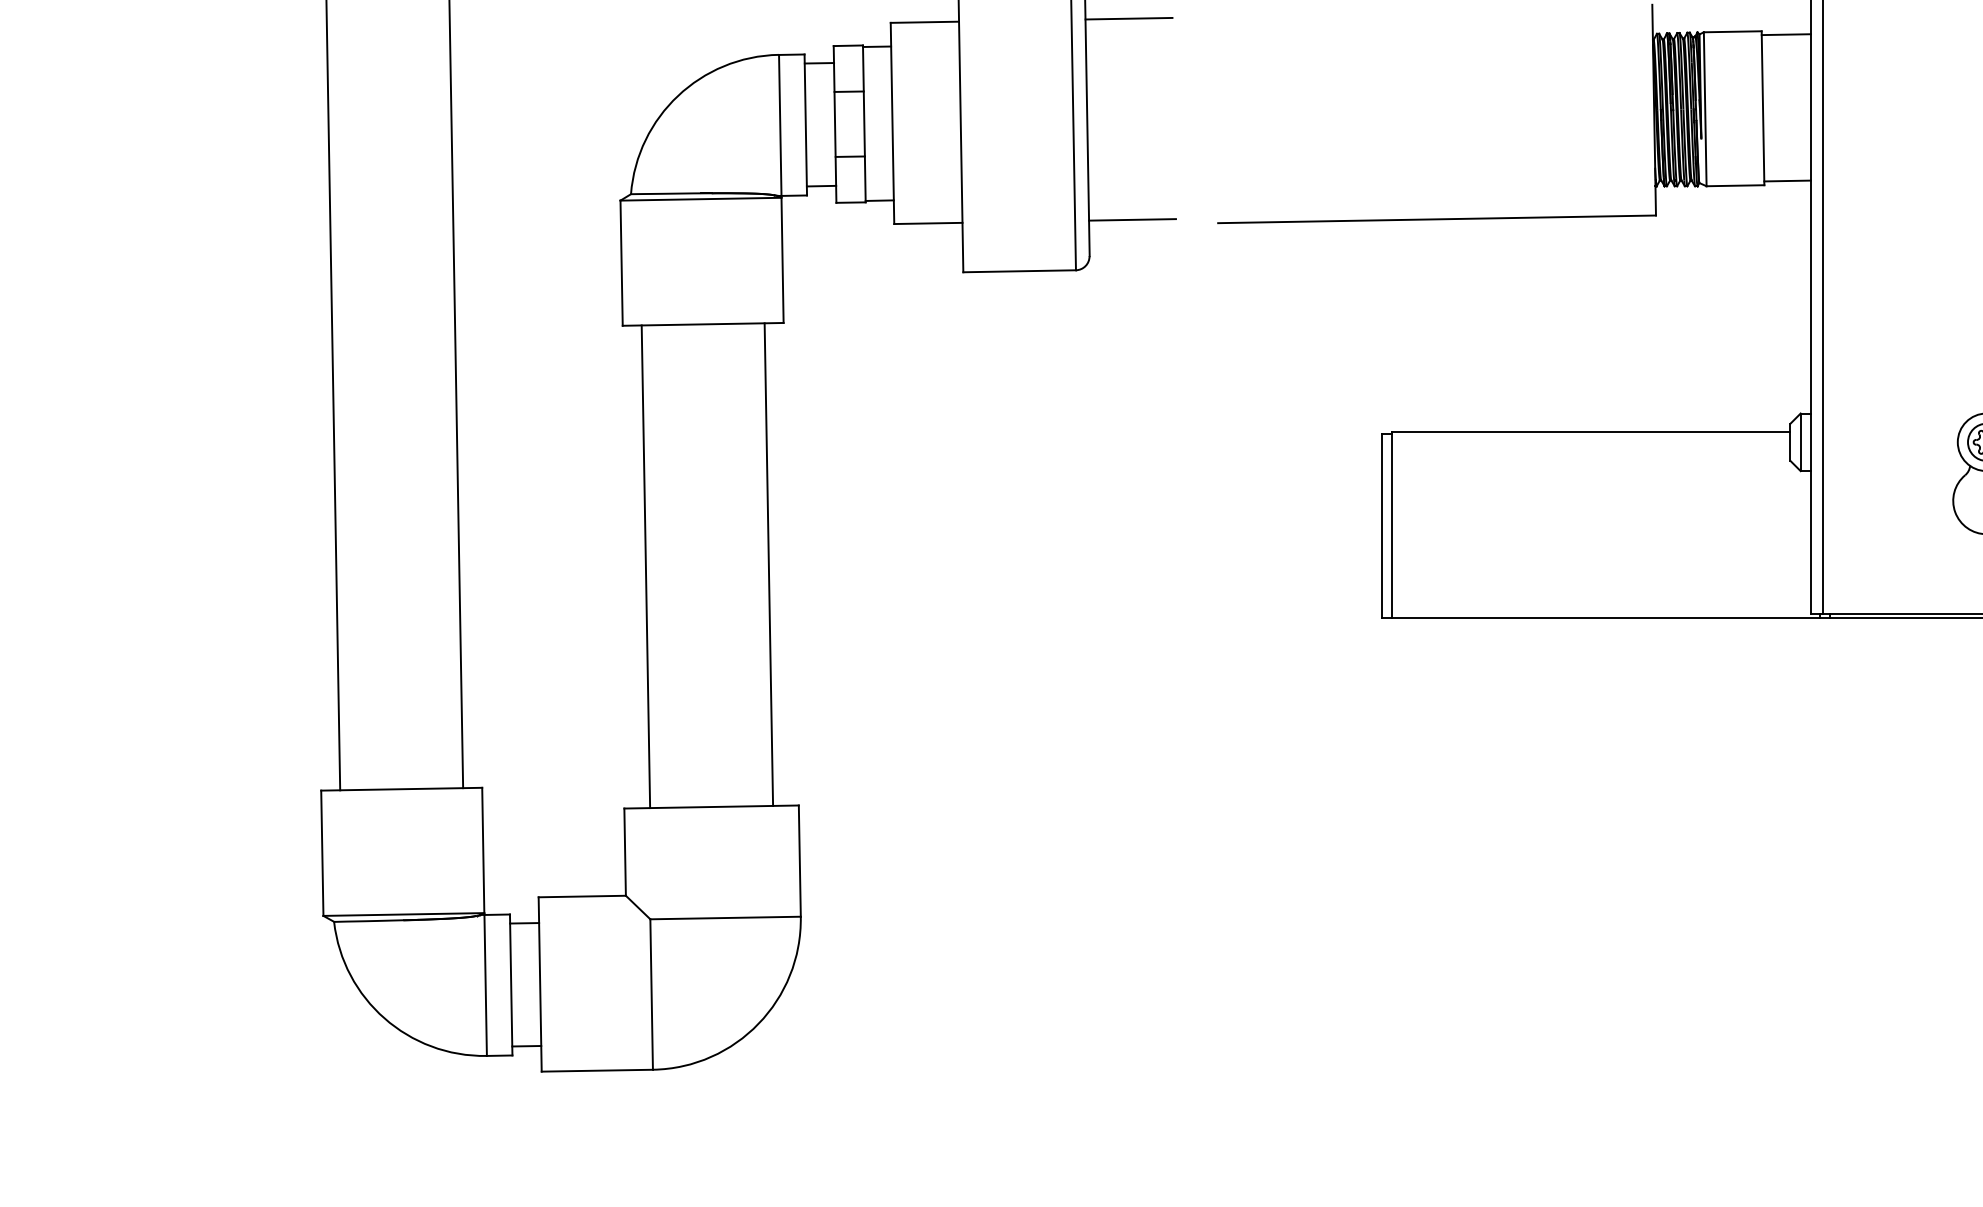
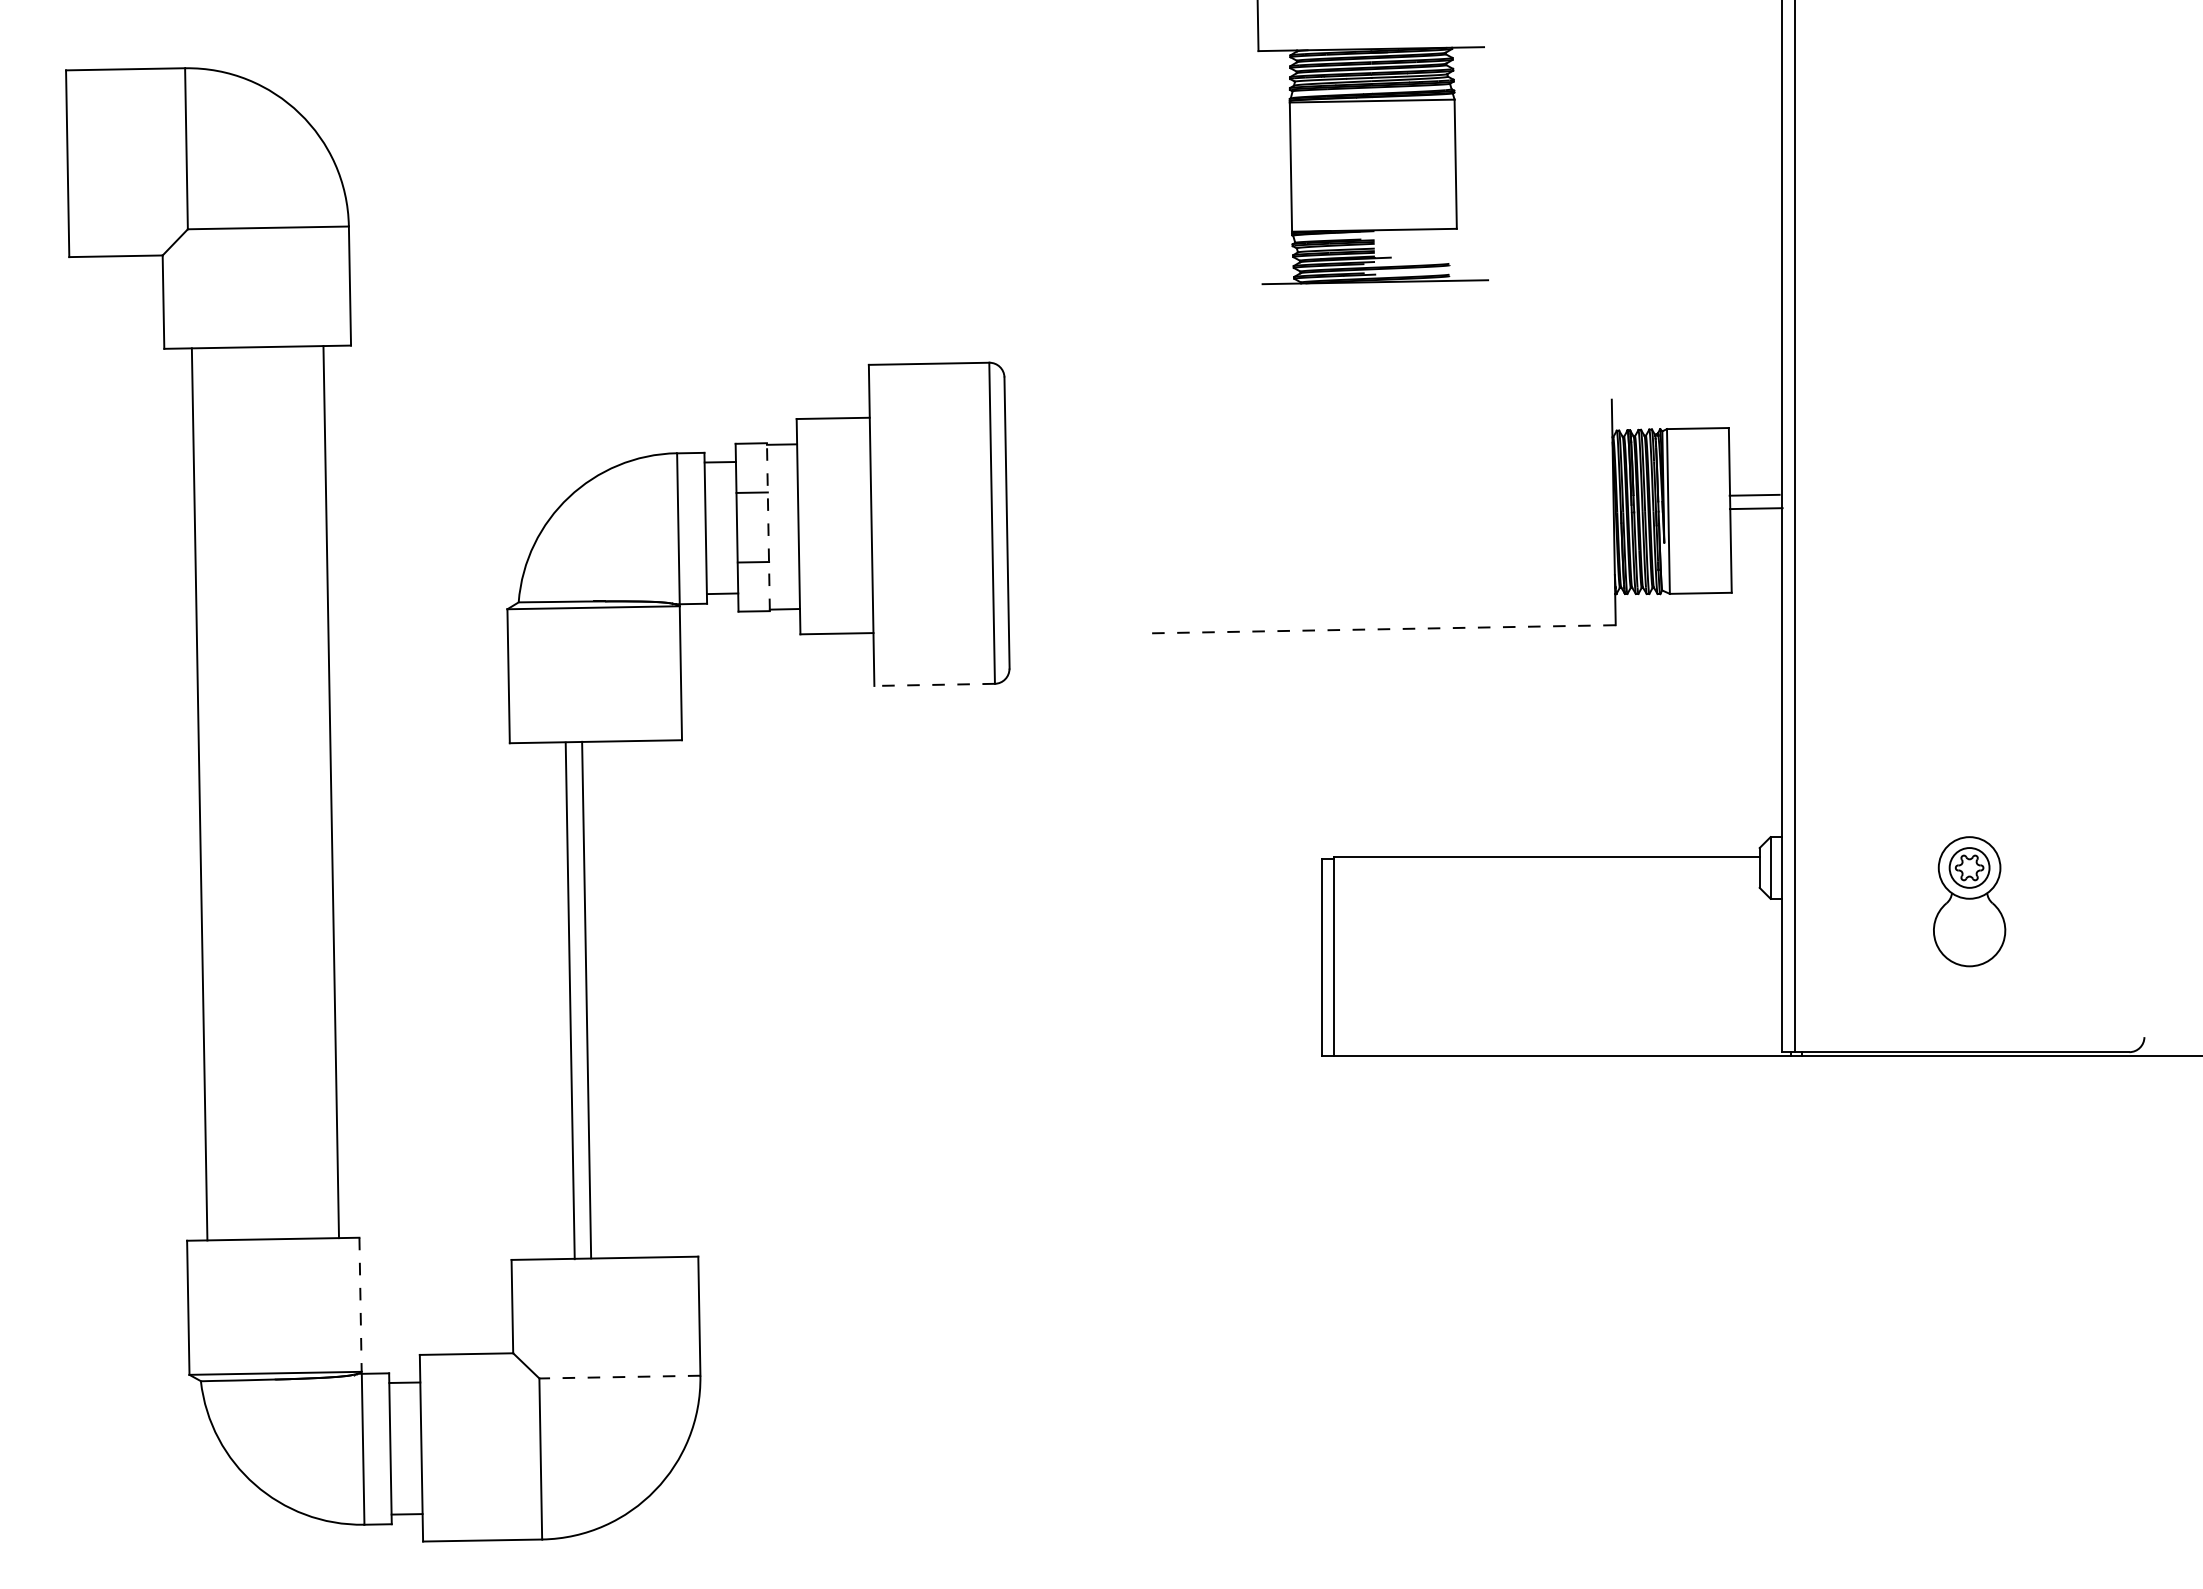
line: (1128, 18) -> (1051, 414), removed
line: (1785, 34) -> (1755, 508), moved
line: (864, 124) -> (768, 527), solid -> dashed
line: (1787, 180) -> (1754, 494), moved
line: (1131, 219) -> (1054, 629), removed
line: (1436, 219) -> (1380, 629), solid -> dashed
line: (1019, 270) -> (934, 684), solid -> dashed
line: (768, 564) -> (569, 1000), moved
line: (645, 566) -> (586, 999), moved
line: (483, 851) -> (360, 1305), solid -> dashed
line: (725, 918) -> (619, 1377), solid -> dashed

